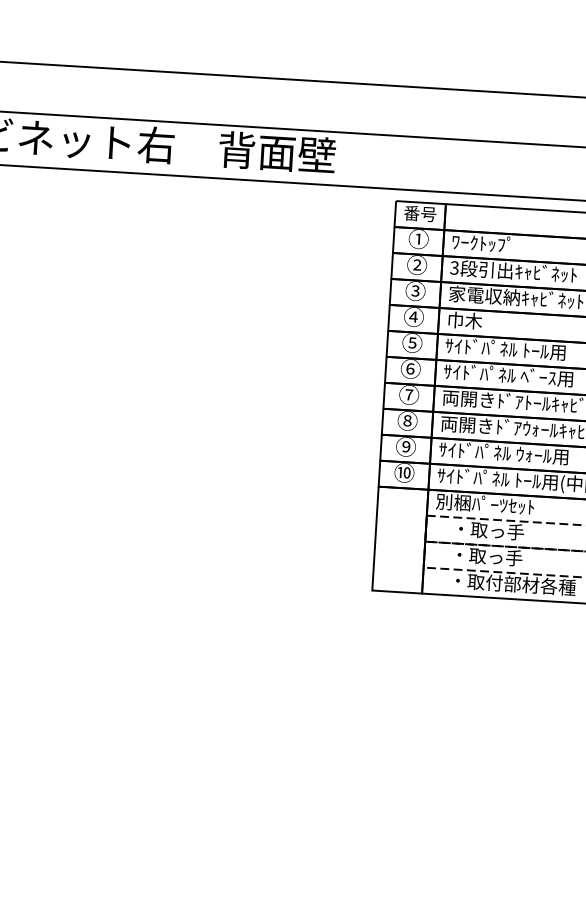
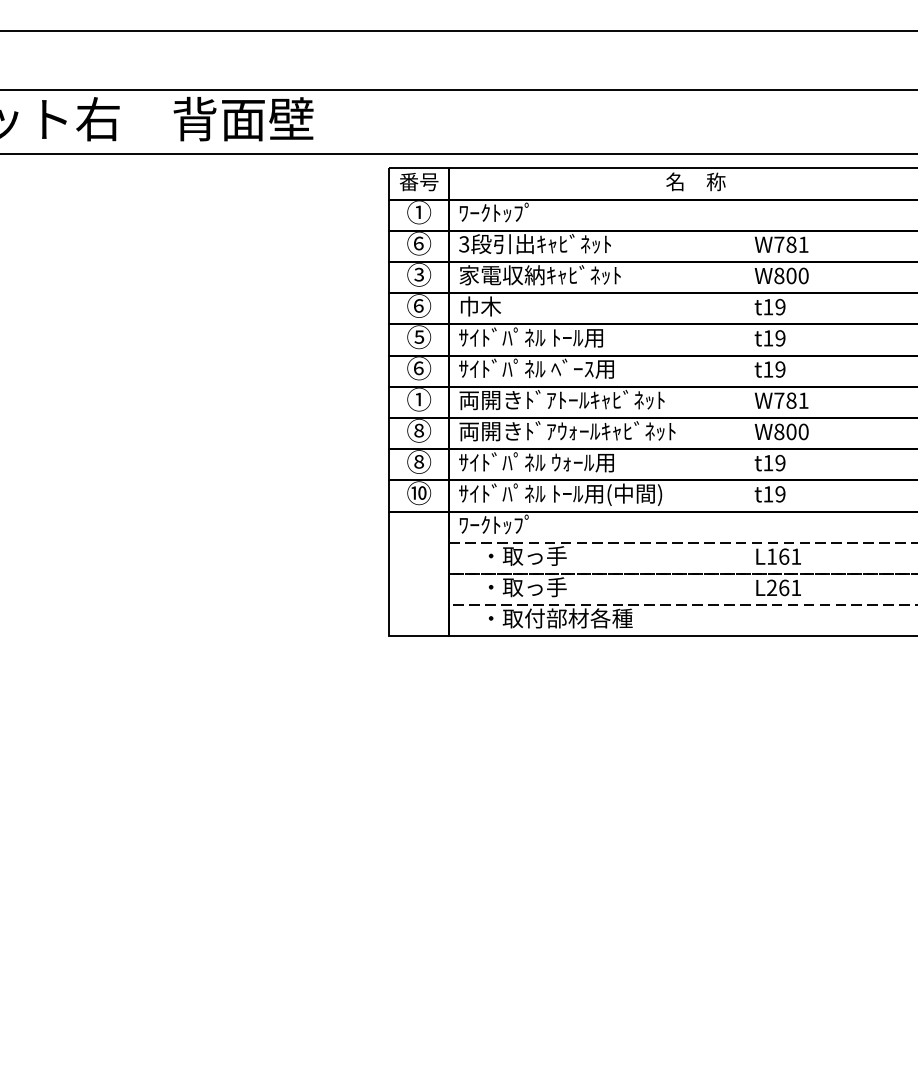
text: (417, 265) -> (419, 243), ② -> ⑥
text: (413, 316) -> (418, 305), ④ -> ⑥
text: (408, 394) -> (418, 399), ⑦ -> ①
text: (406, 446) -> (419, 461), ⑨ -> ⑧
text: (484, 503) -> (517, 524), 別梱ﾊﾟｰﾂｾｯﾄ -> ﾜｰｸﾄｯﾌﾟ

